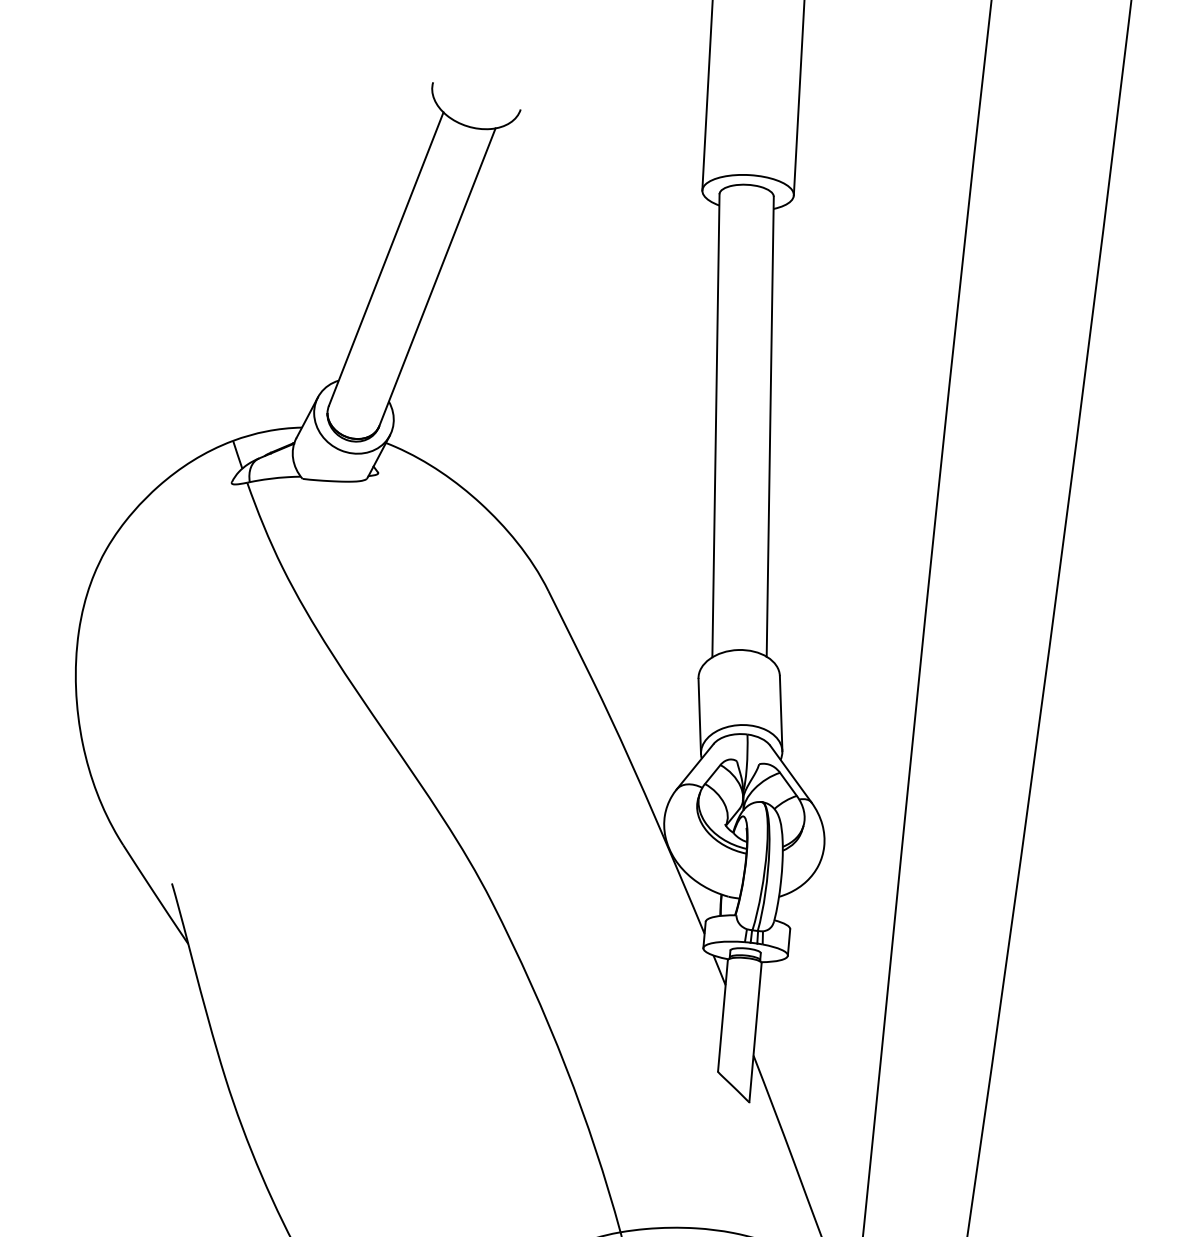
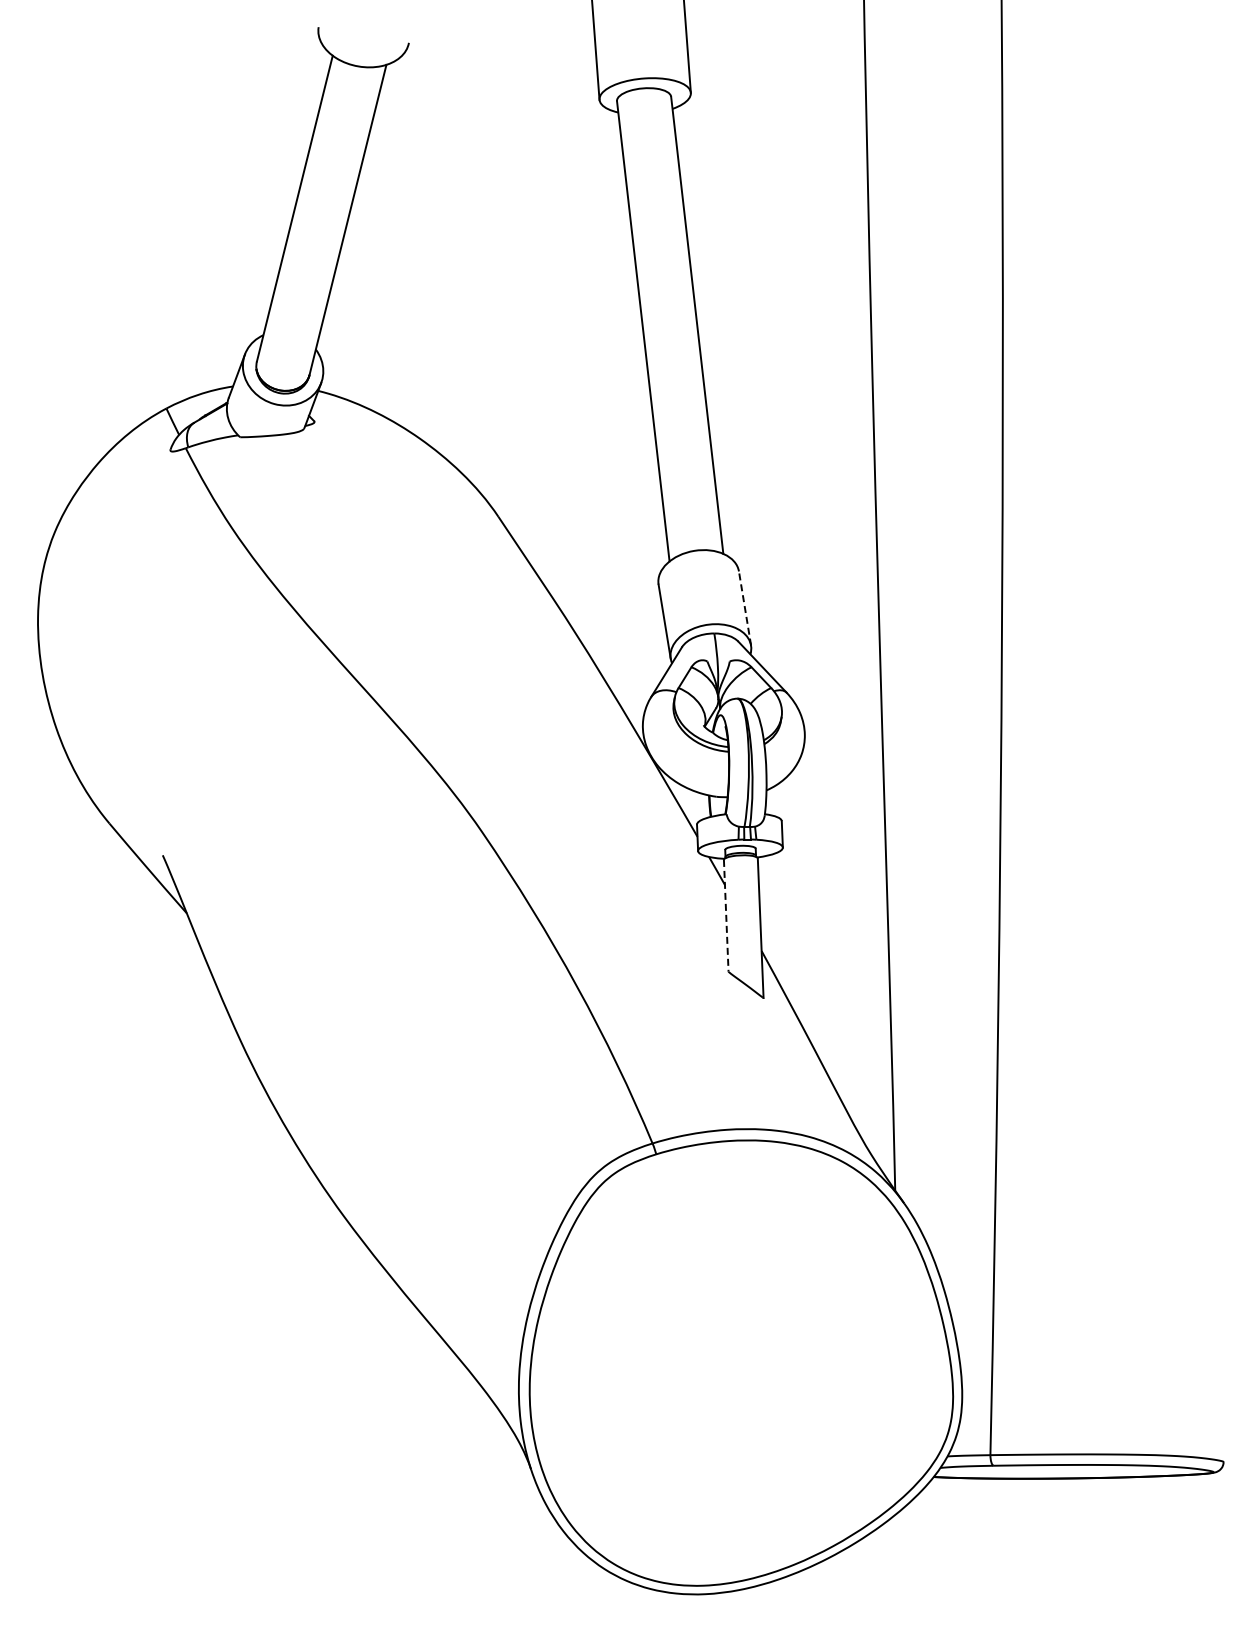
line: (781, 713) -> (745, 608), solid -> dashed
line: (723, 1015) -> (726, 915), solid -> dashed

